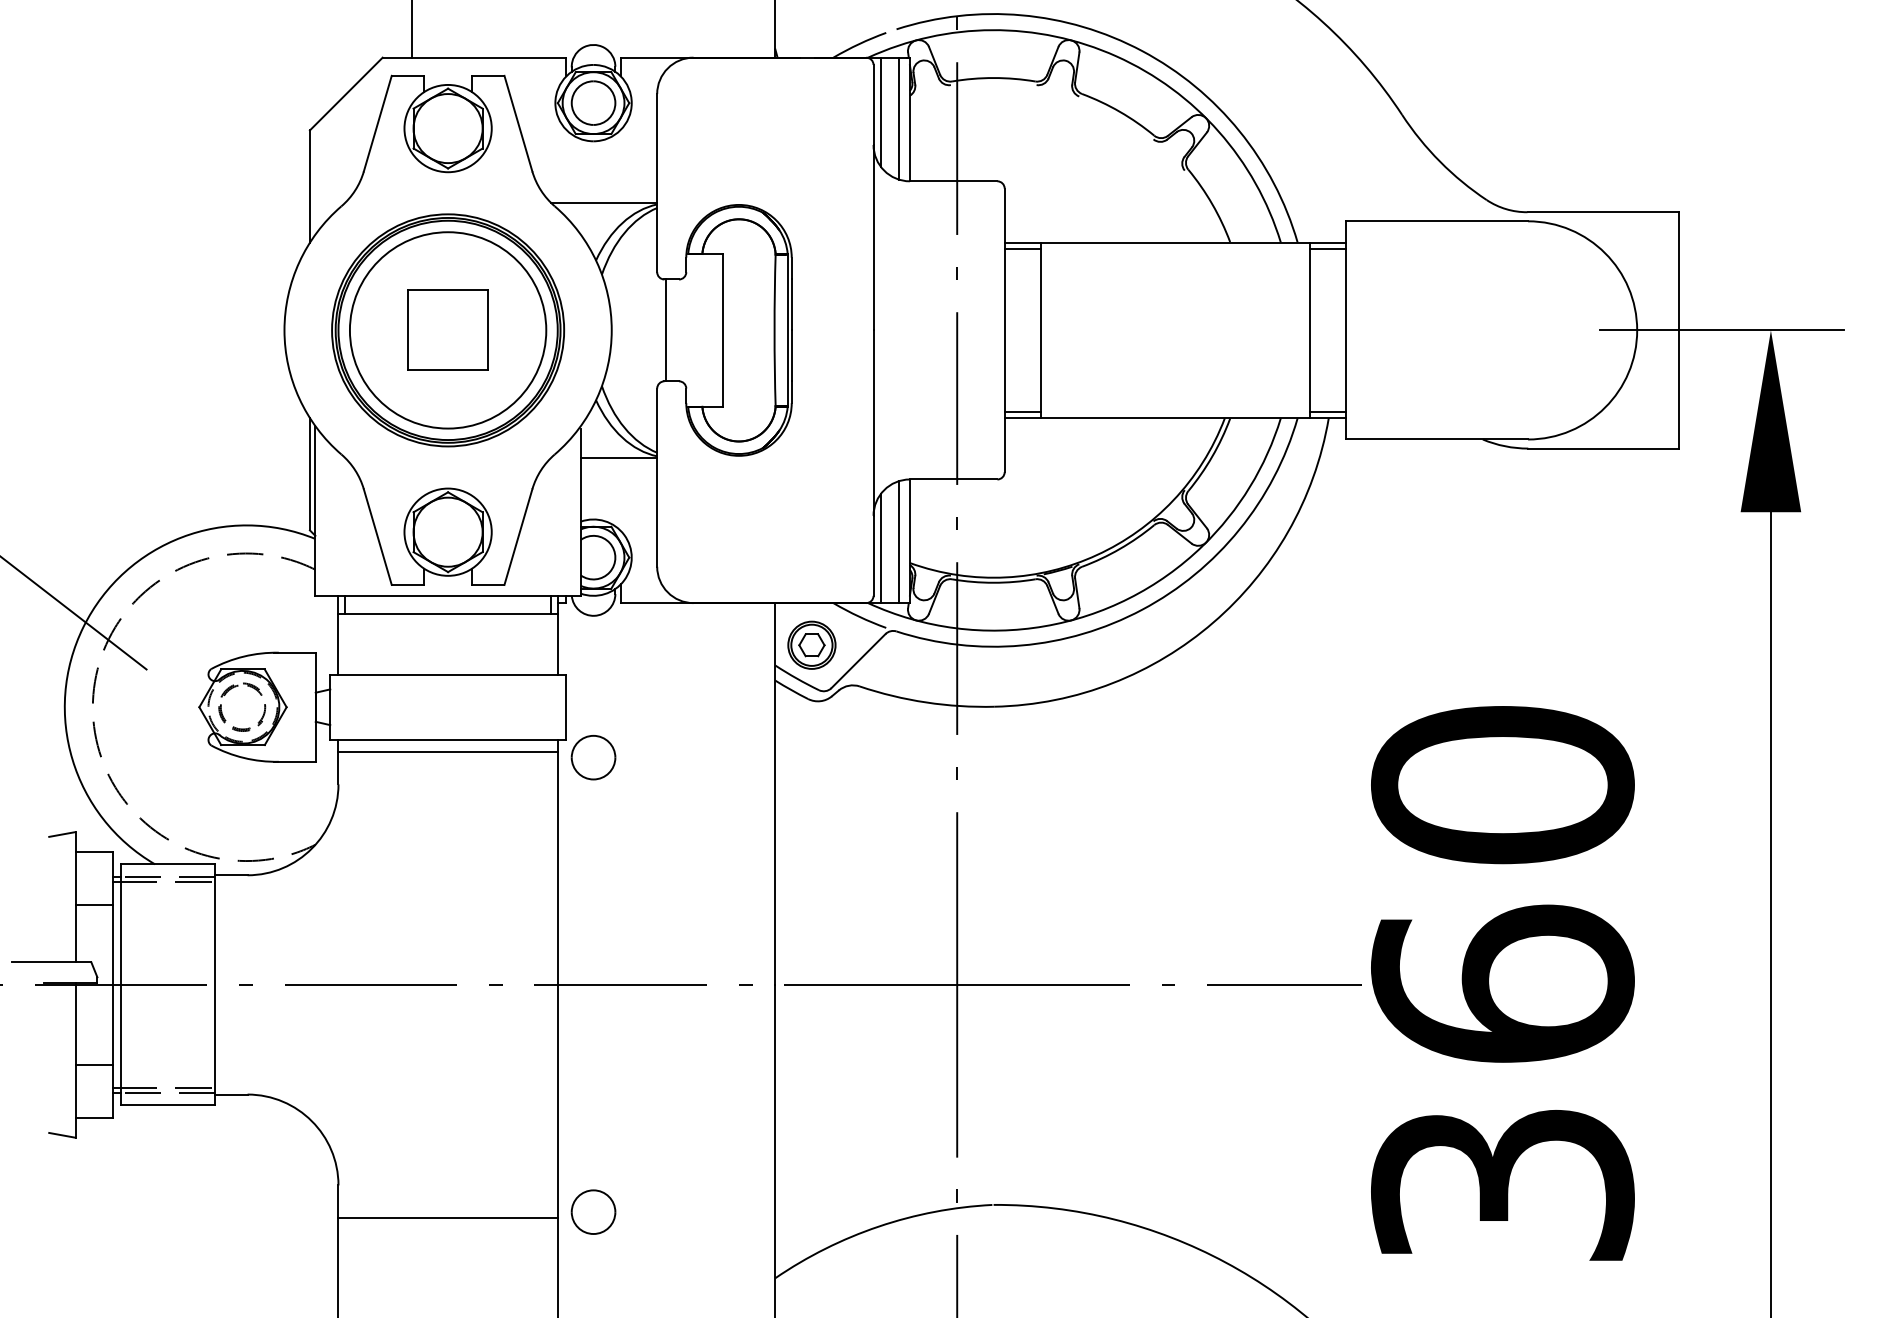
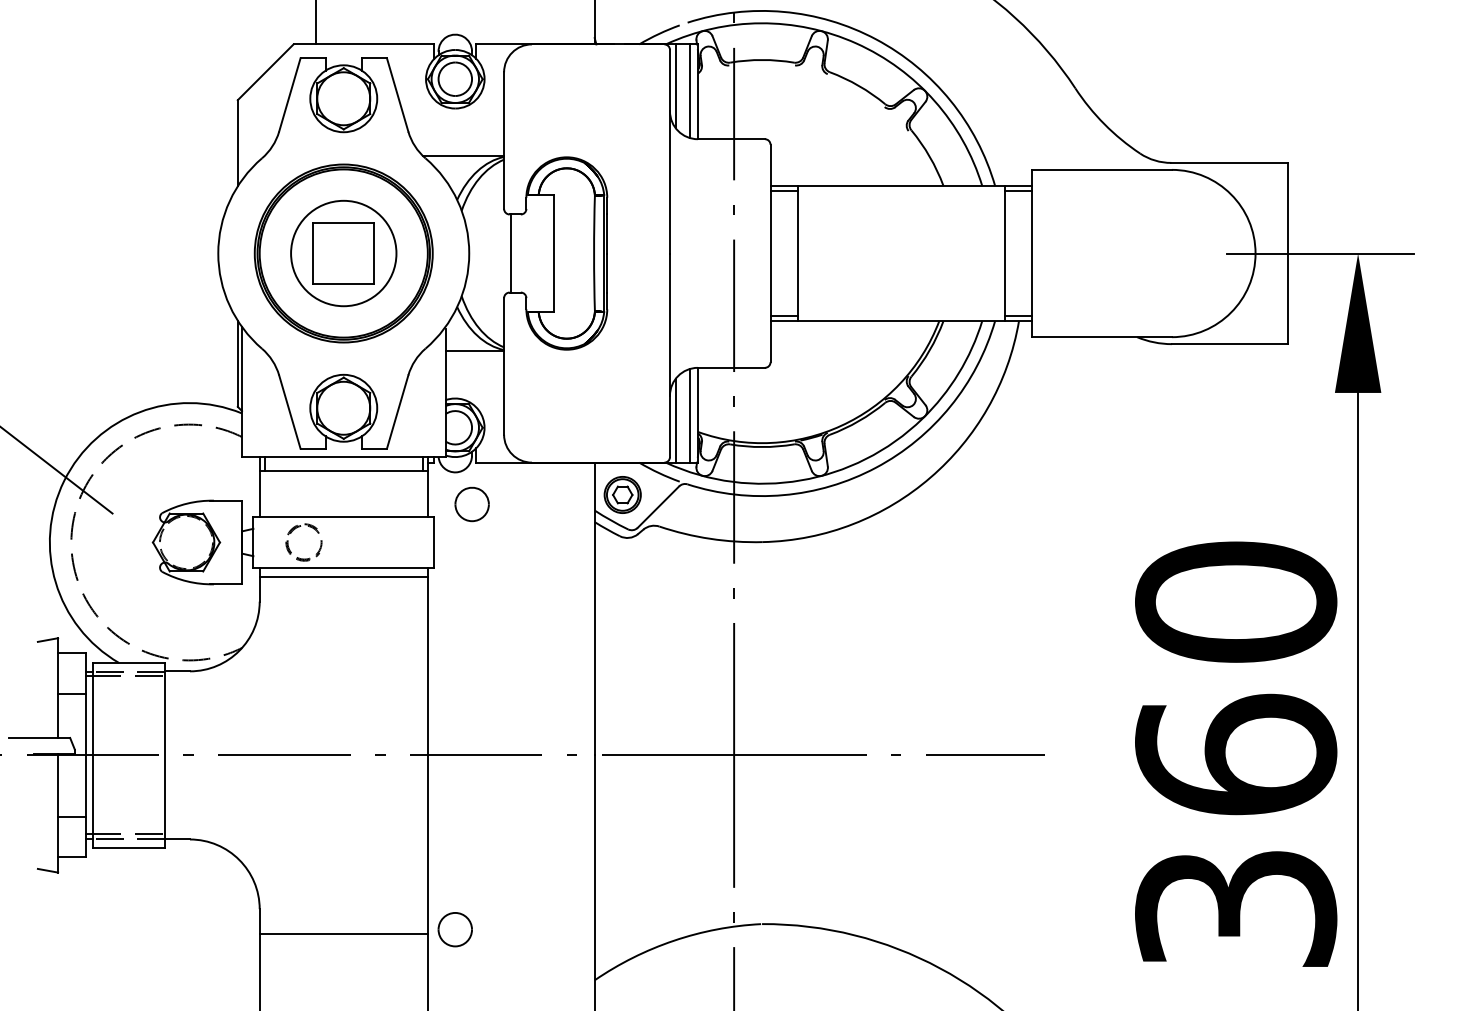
circle: (447, 330) -> (343, 253), size x0.7
part: (230, 690) -> (294, 529), moved
part: (593, 757) -> (472, 504), moved
text: (1502, 983) -> (1235, 754), moved

